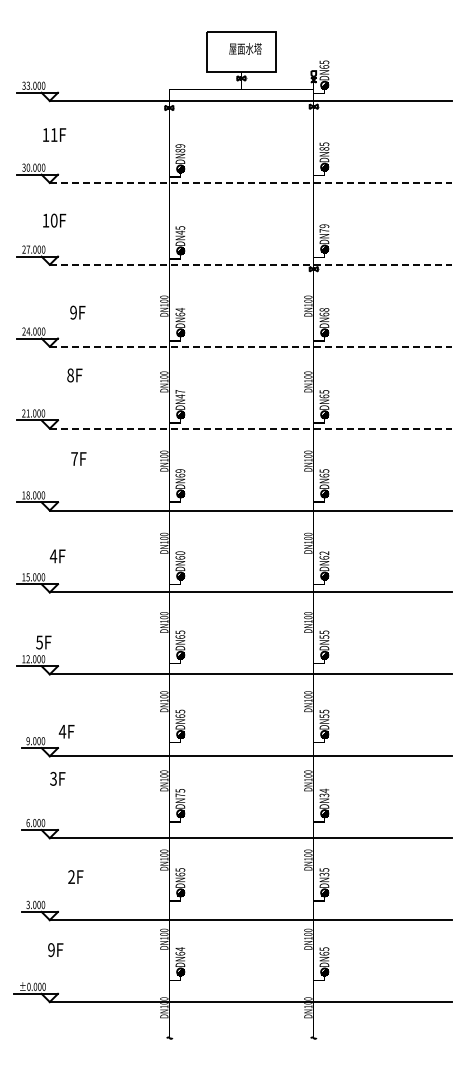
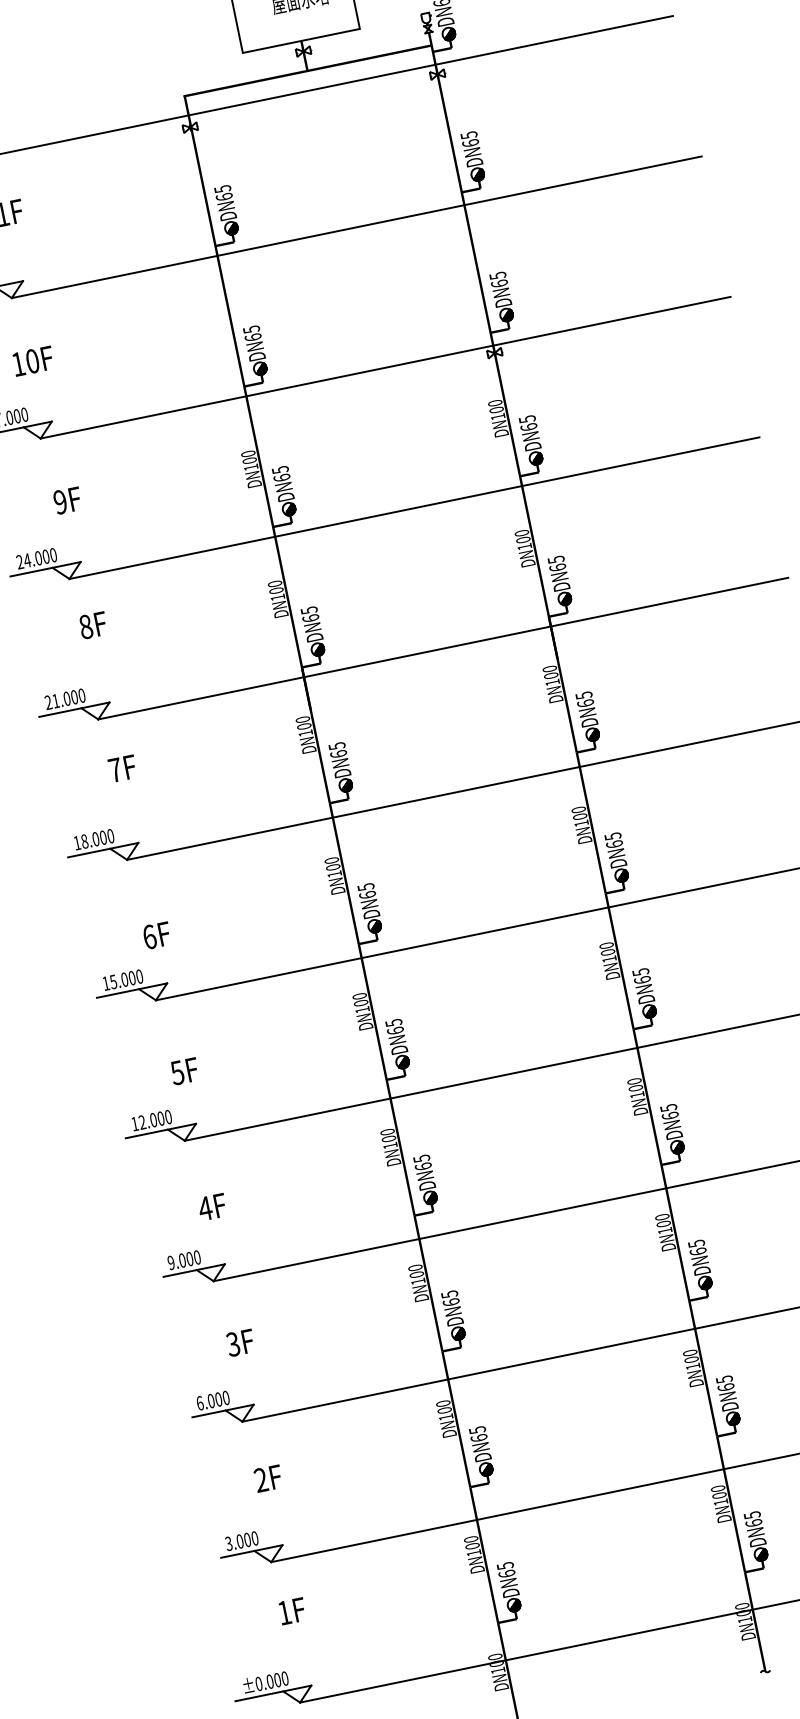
text: (179, 148) -> (222, 193), DN89 -> DN65
text: (324, 148) -> (470, 142), DN85 -> DN65
line: (251, 182) -> (357, 226), dashed -> solid
text: (324, 228) -> (498, 279), DN79 -> DN65
text: (180, 232) -> (253, 337), DN45 -> DN65
line: (251, 264) -> (386, 367), dashed -> solid
text: (180, 309) -> (280, 469), DN64 -> DN65
text: (323, 309) -> (525, 418), DN68 -> DN65
text: (77, 312) -> (67, 500), moved
line: (251, 346) -> (415, 507), dashed -> solid
text: (74, 375) -> (92, 625), moved
text: (180, 394) -> (310, 614), DN47 -> DN65
line: (251, 428) -> (444, 648), dashed -> solid
text: (78, 458) -> (122, 767), moved
text: (179, 470) -> (335, 745), DN69 -> DN65
text: (324, 552) -> (612, 835), DN62 -> DN65
text: (179, 553) -> (364, 887), DN60 -> DN65
text: (53, 556) -> (149, 937), 4F -> 6F
text: (324, 636) -> (642, 979), DN55 -> DN65
text: (43, 642) -> (184, 1071), moved
text: (324, 716) -> (670, 1116), DN55 -> DN65
text: (66, 731) -> (212, 1206), moved
text: (57, 778) -> (239, 1342), moved
text: (324, 792) -> (697, 1246), DN34 -> DN65
text: (180, 795) -> (451, 1302), DN75 -> DN65
text: (324, 874) -> (726, 1387), DN35 -> DN65
text: (75, 876) -> (267, 1477), moved
text: (180, 949) -> (505, 1566), DN64 -> DN65
text: (51, 950) -> (284, 1613), 9F -> 1F

